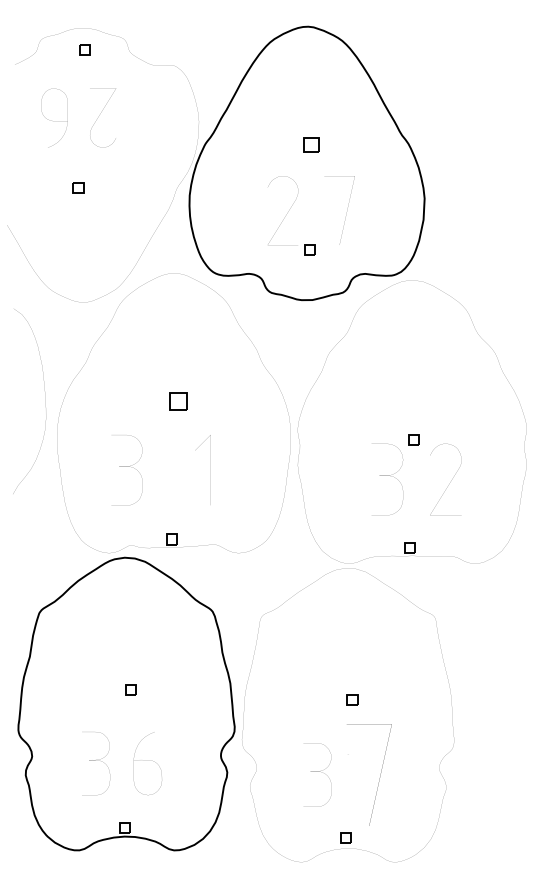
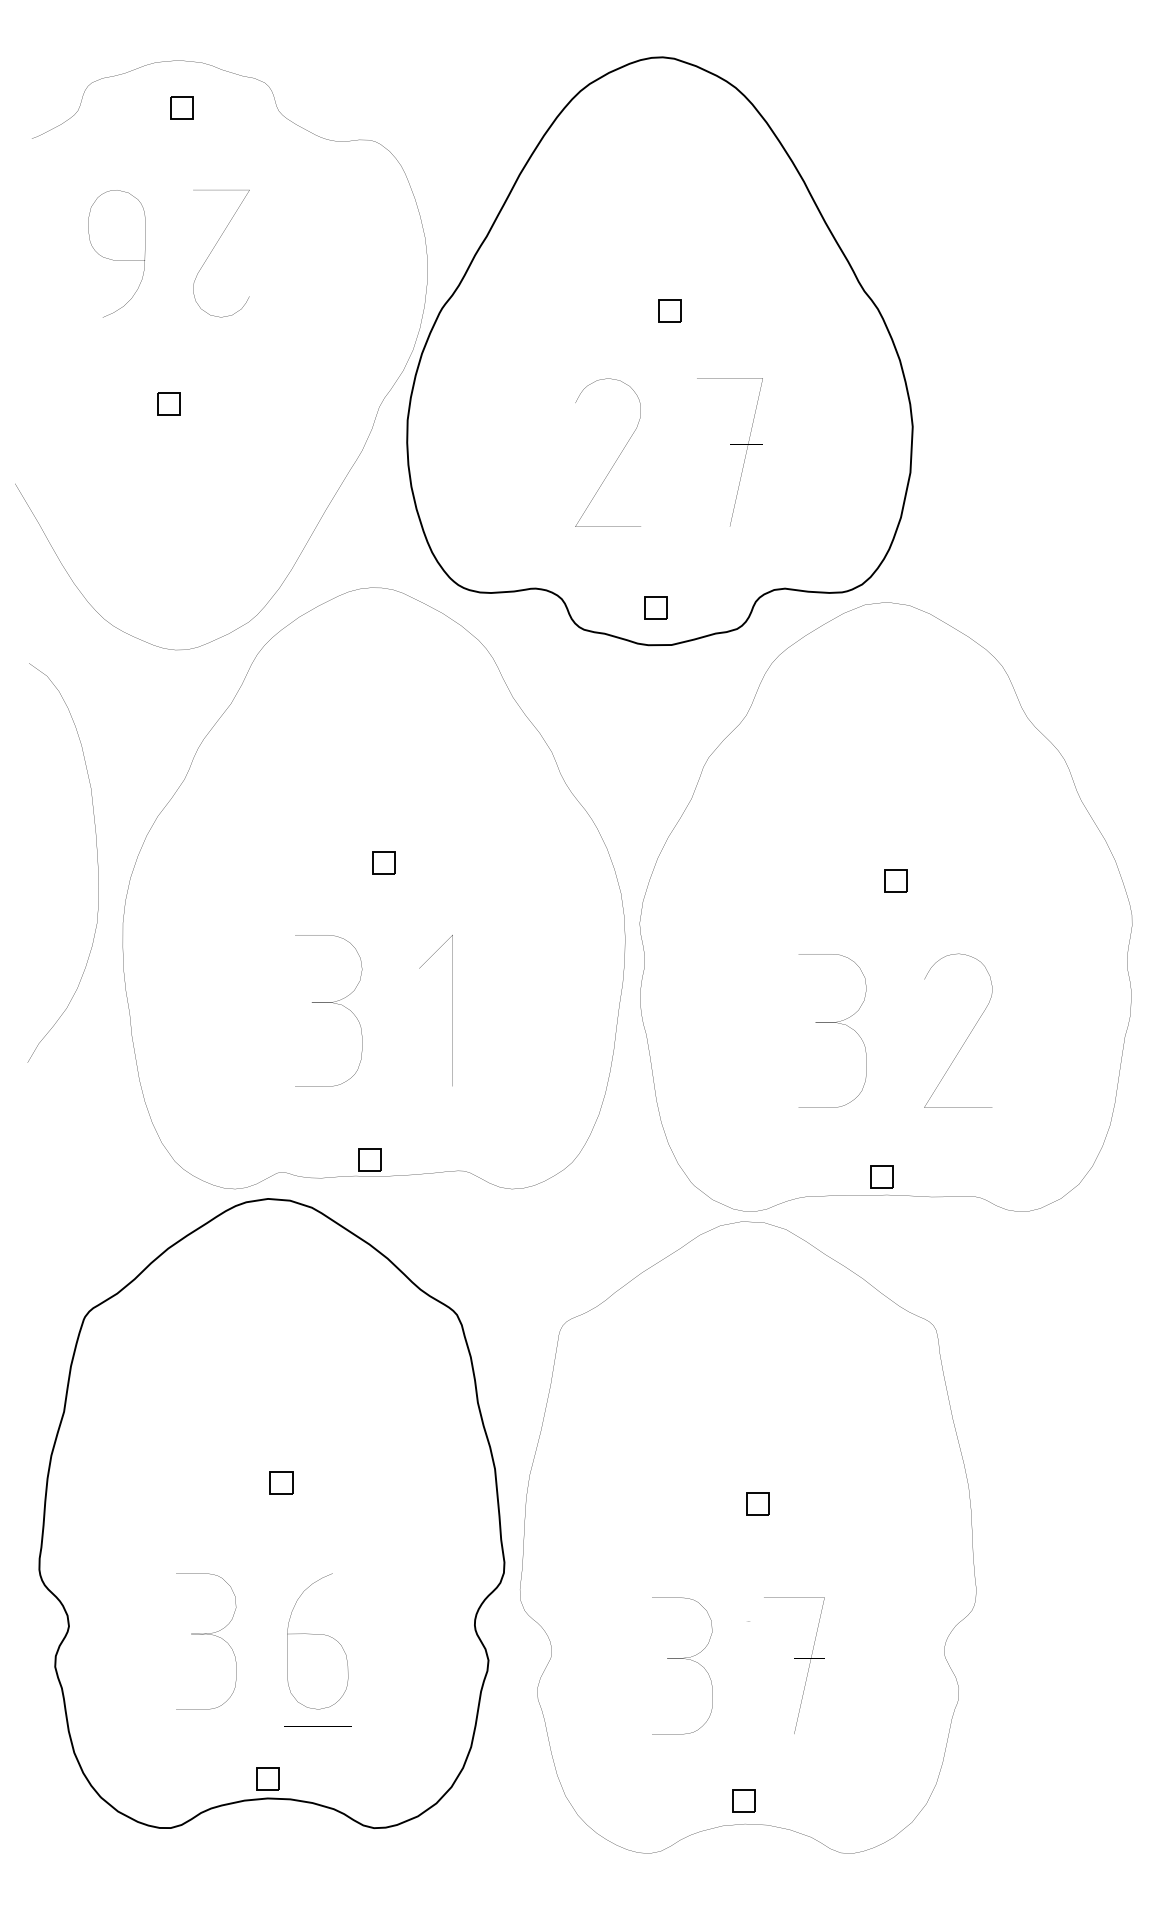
part: (311, 144) -> (669, 310), size x0.71
part: (309, 249) -> (654, 607), moved
part: (178, 401) -> (383, 863), size x0.62
part: (413, 439) -> (895, 880), moved
curve: (127, 466) -> (329, 1002), moved
part: (369, 774) -> (794, 1664), size x0.62

